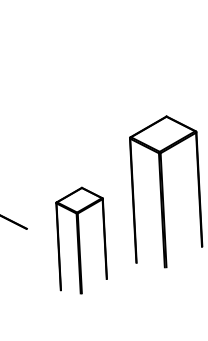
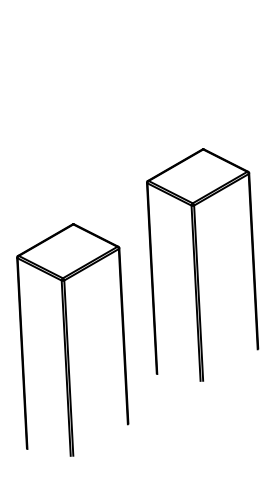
part: (81, 240) -> (72, 339), size x1.43

